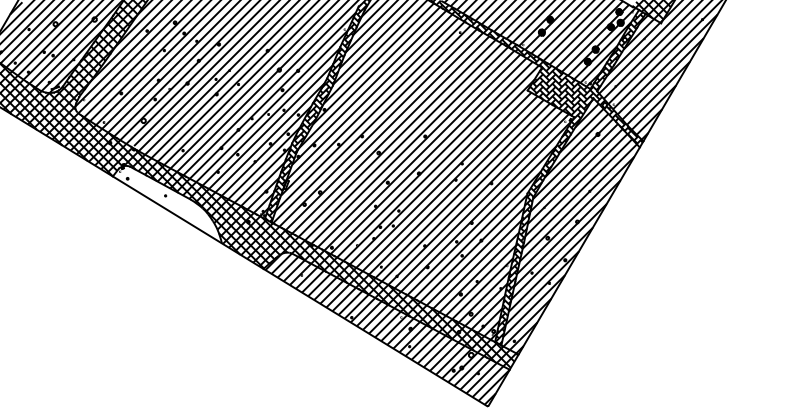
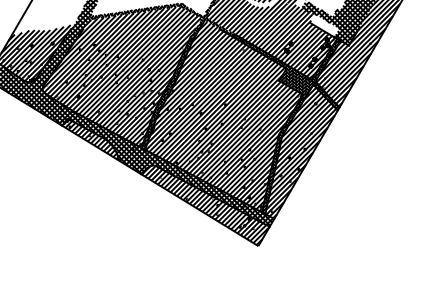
hatch: (167, 202) -> (90, 139), added

